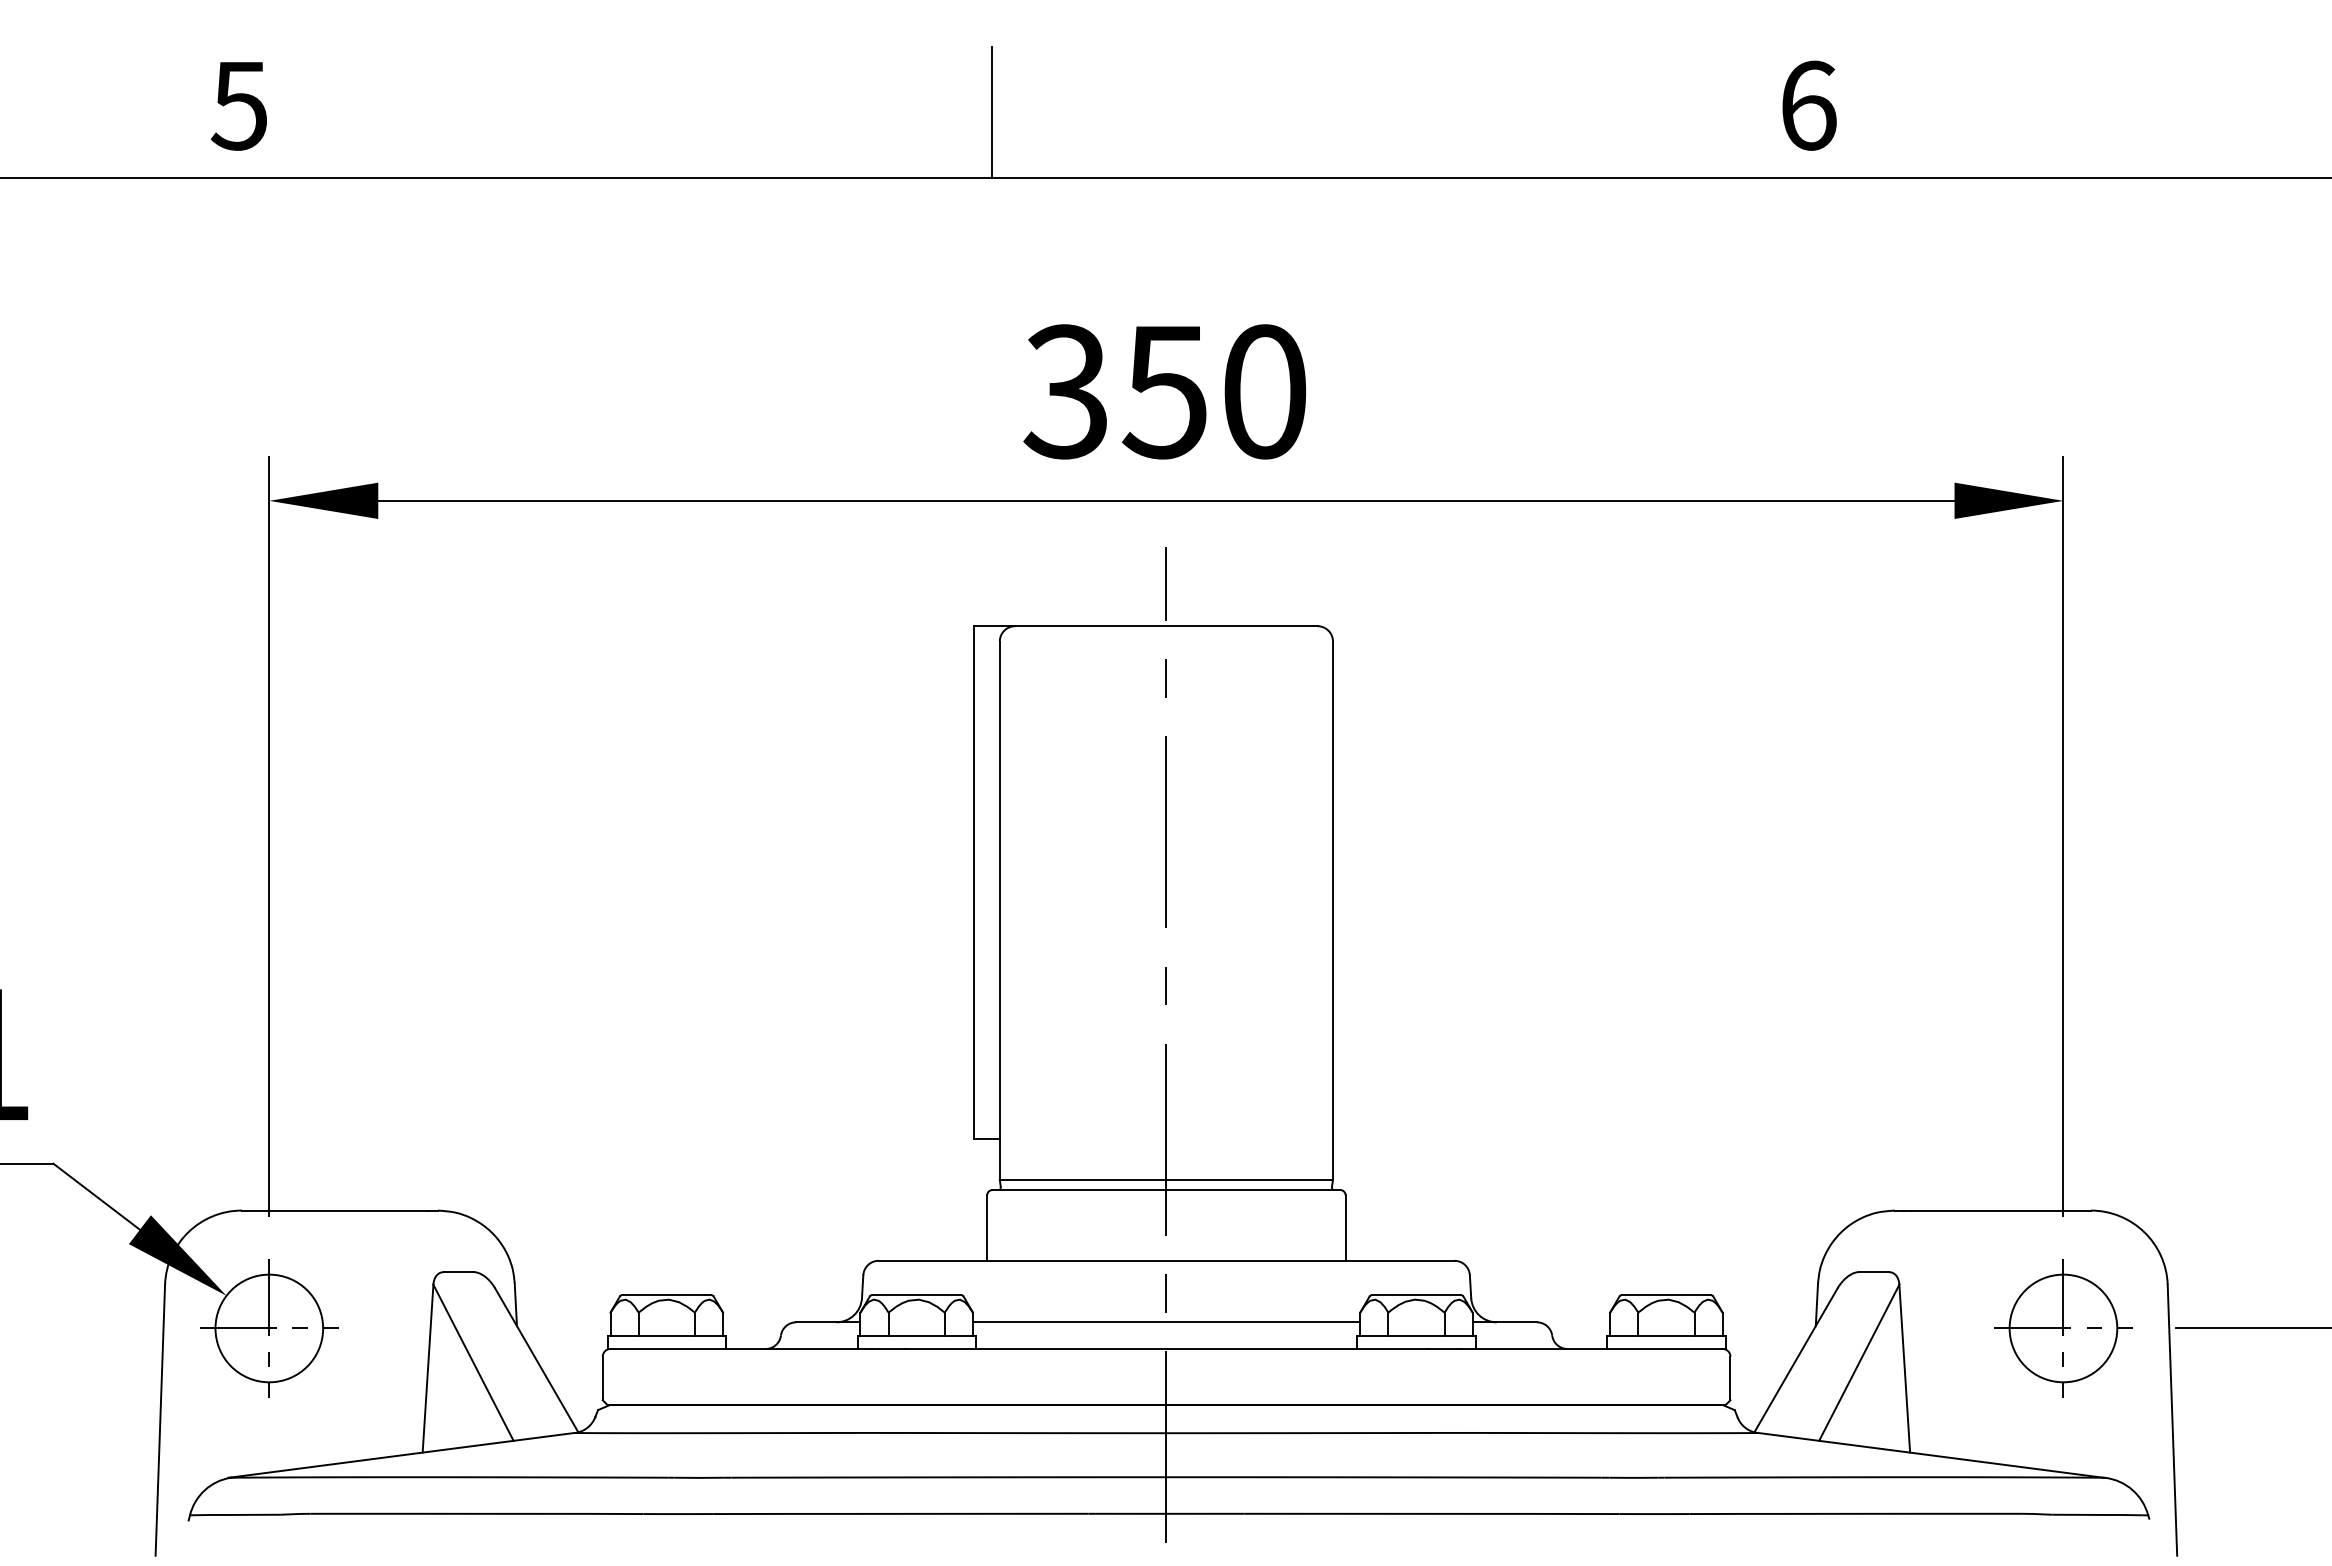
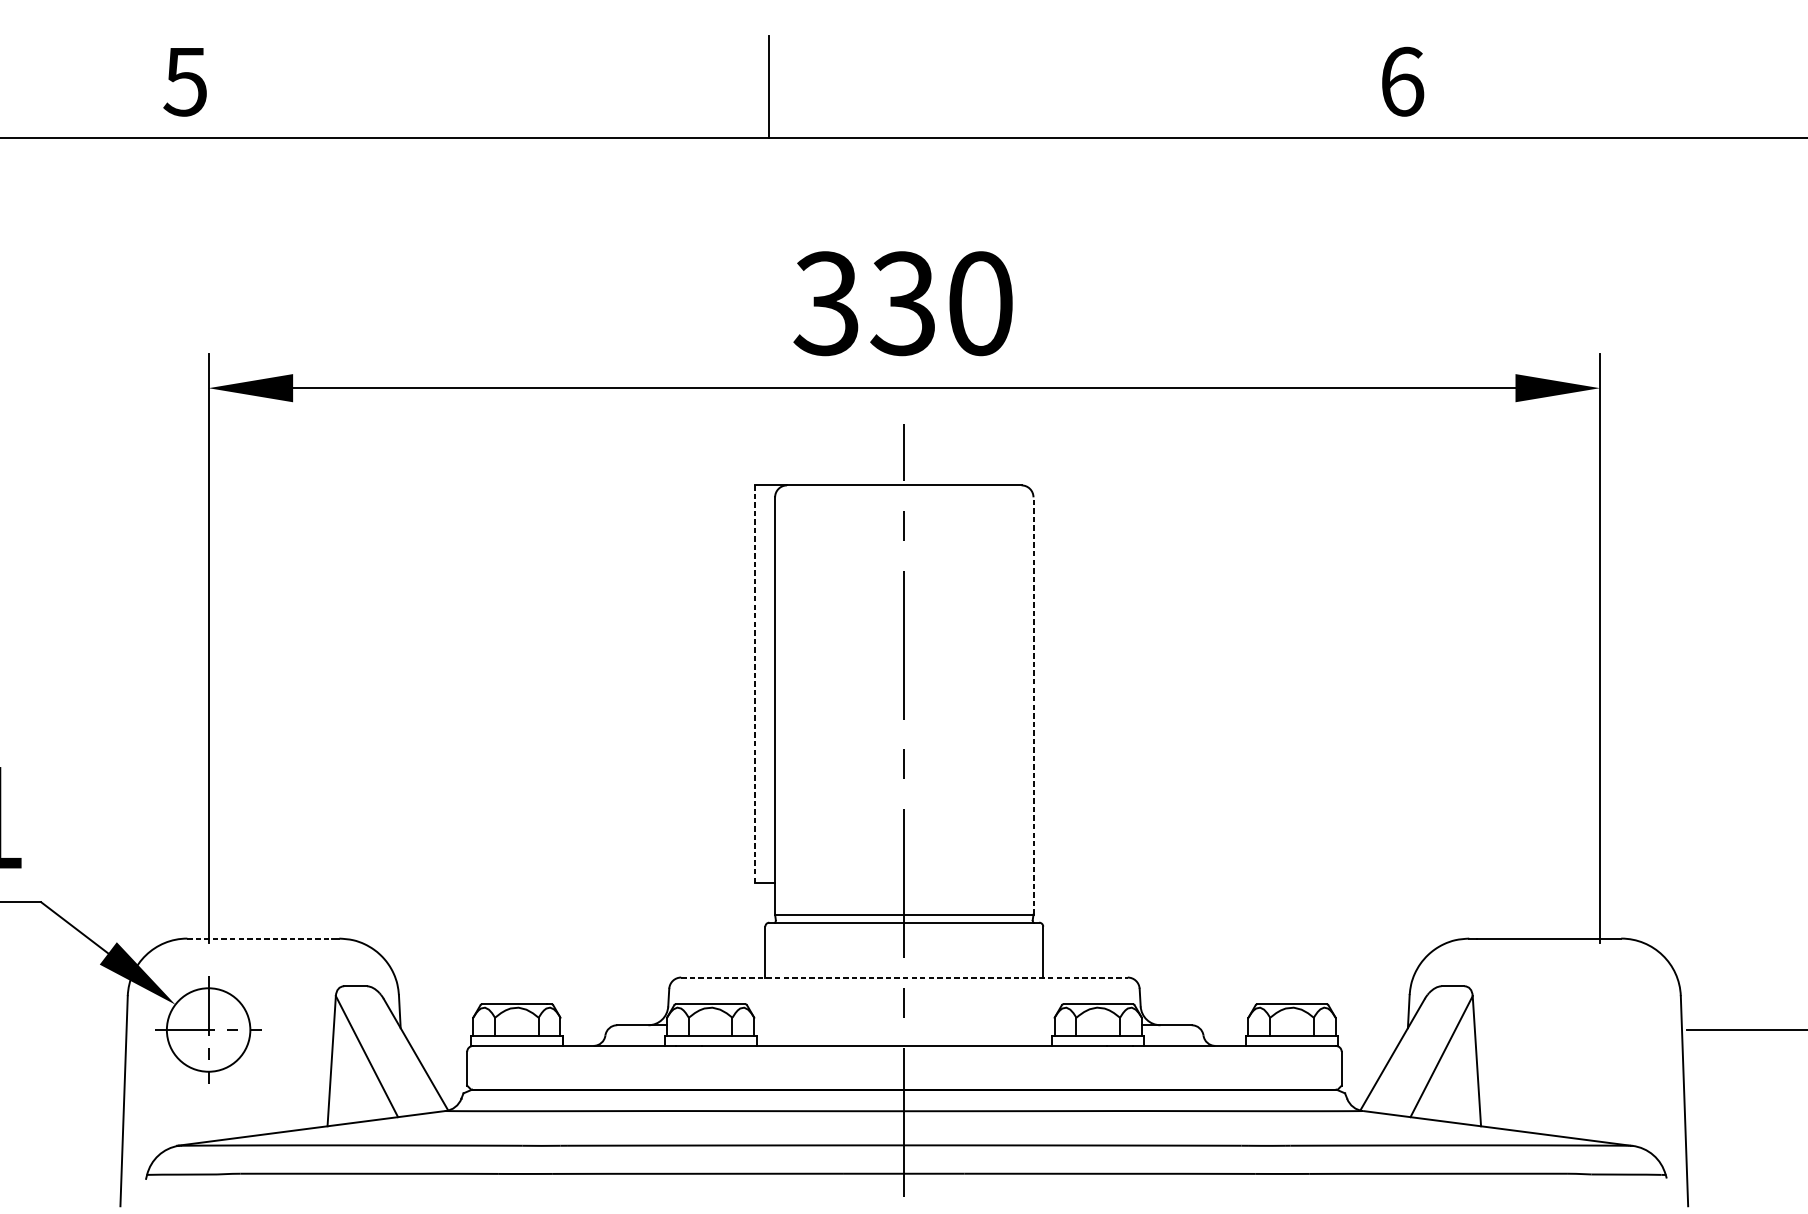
text: (1164, 391) -> (902, 303), 350 -> 330
line: (974, 882) -> (755, 684), solid -> dashed
line: (1332, 910) -> (1033, 705), solid -> dashed
line: (335, 1210) -> (259, 938), solid -> dashed
line: (1166, 1260) -> (904, 977), solid -> dashed
line: (1166, 1322) -> (904, 1025), removed
part: (2063, 1328) -> (1600, 1030), removed

